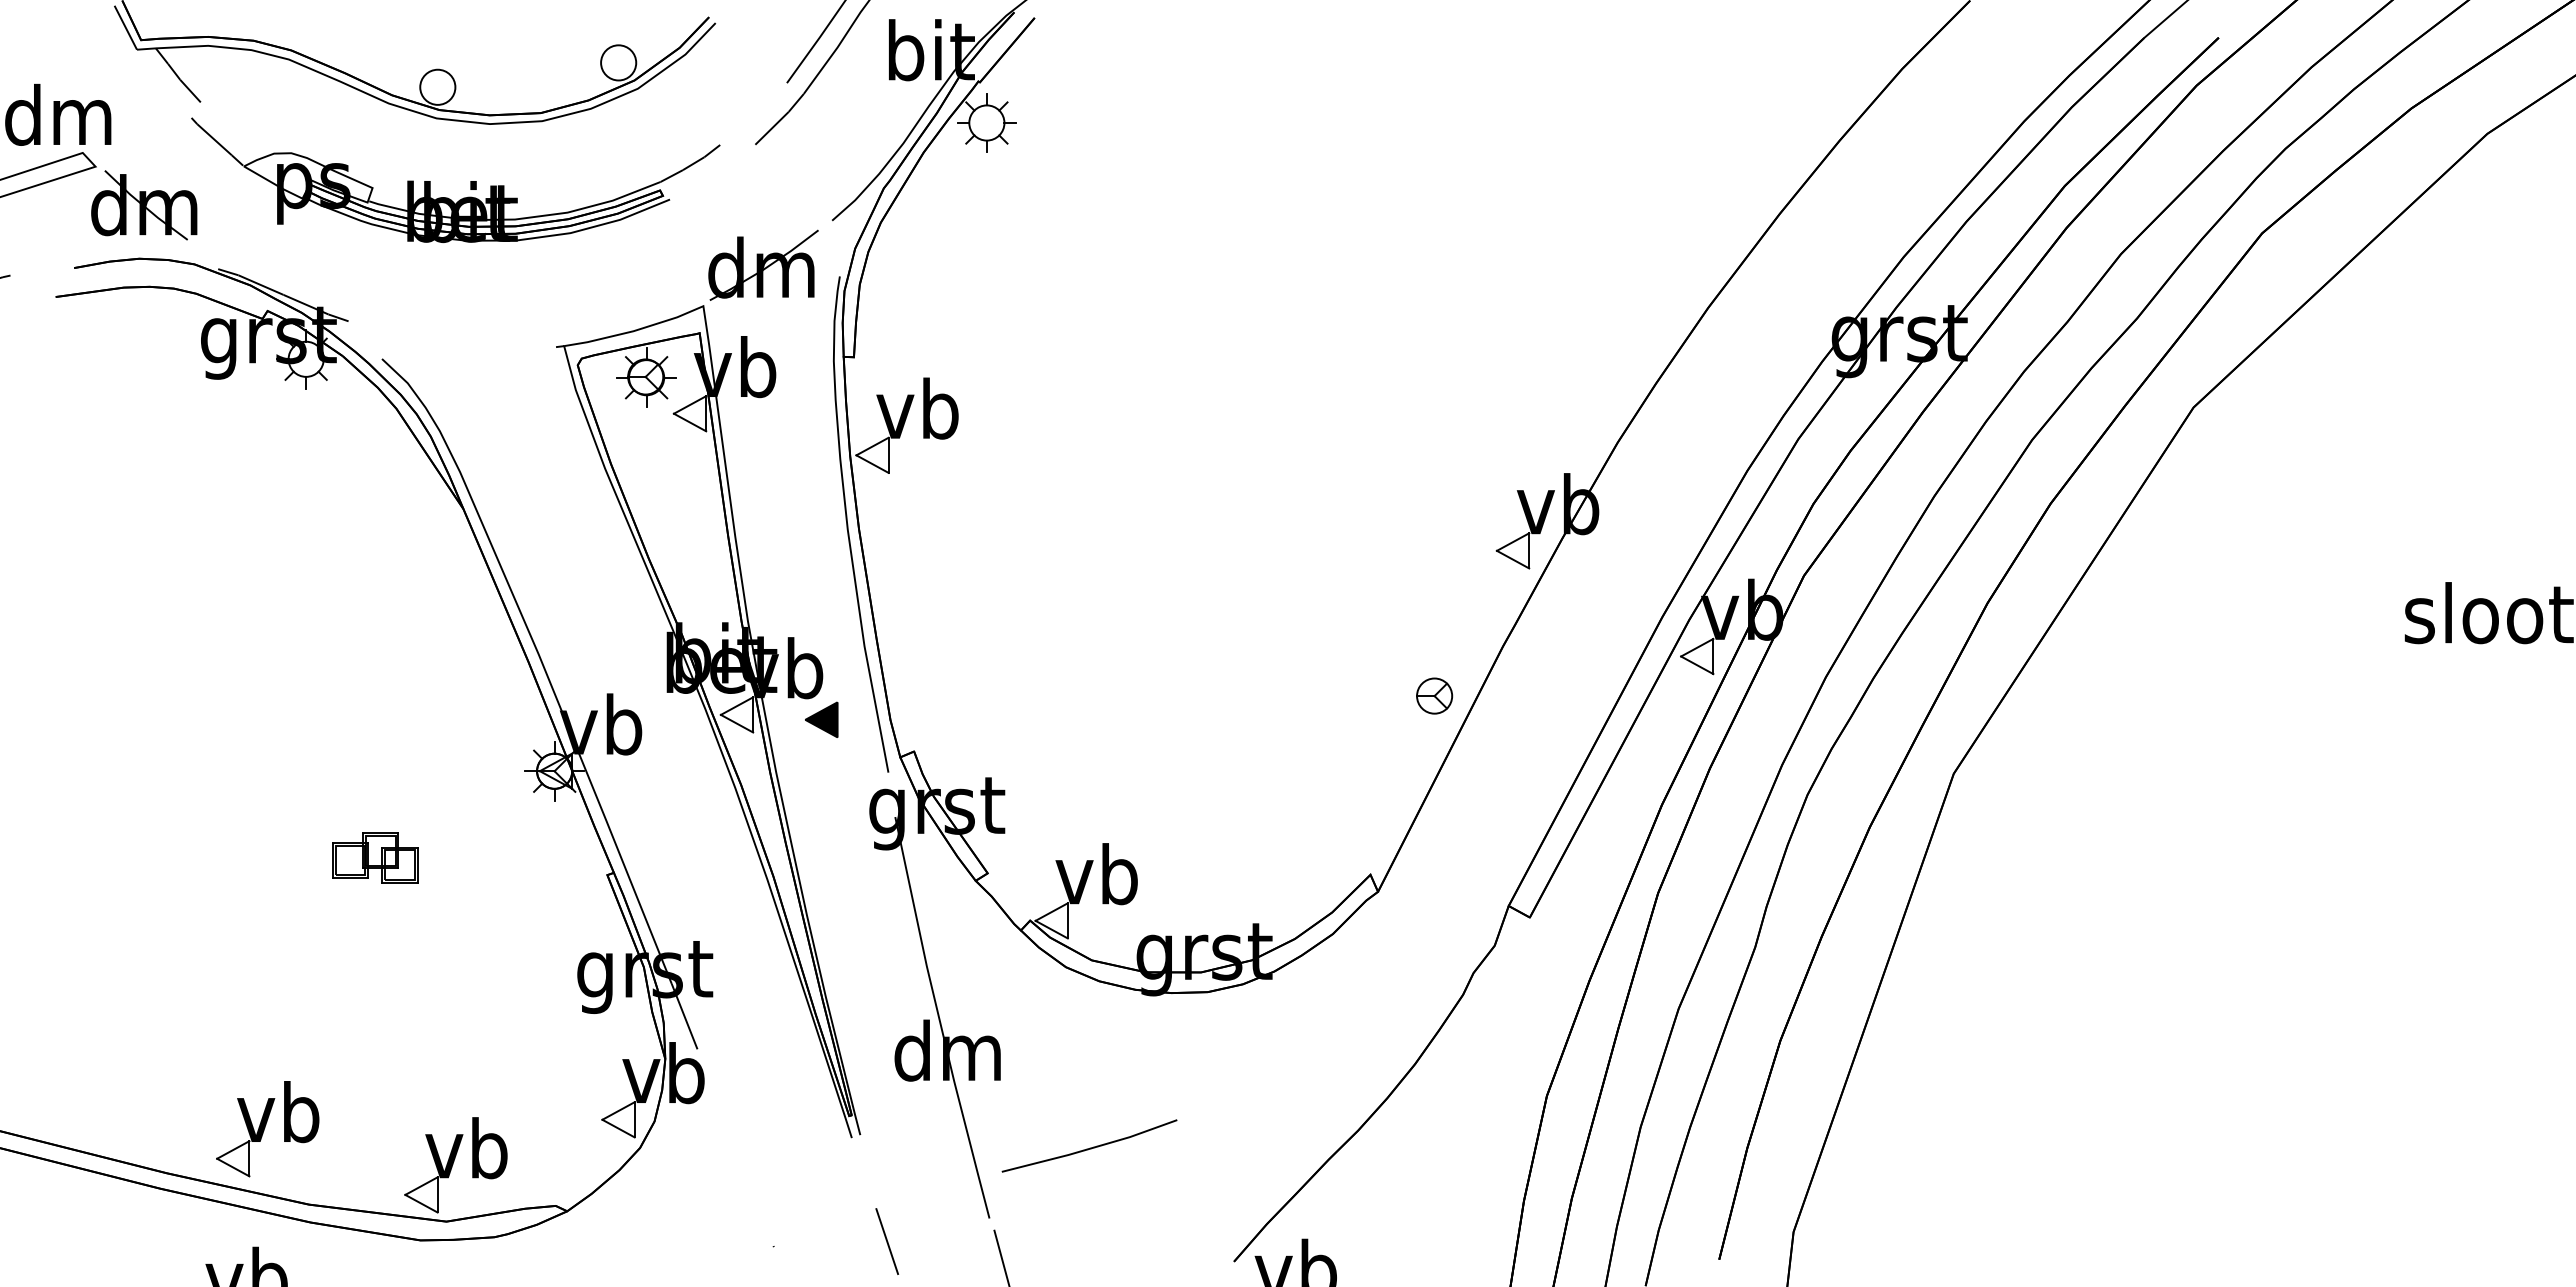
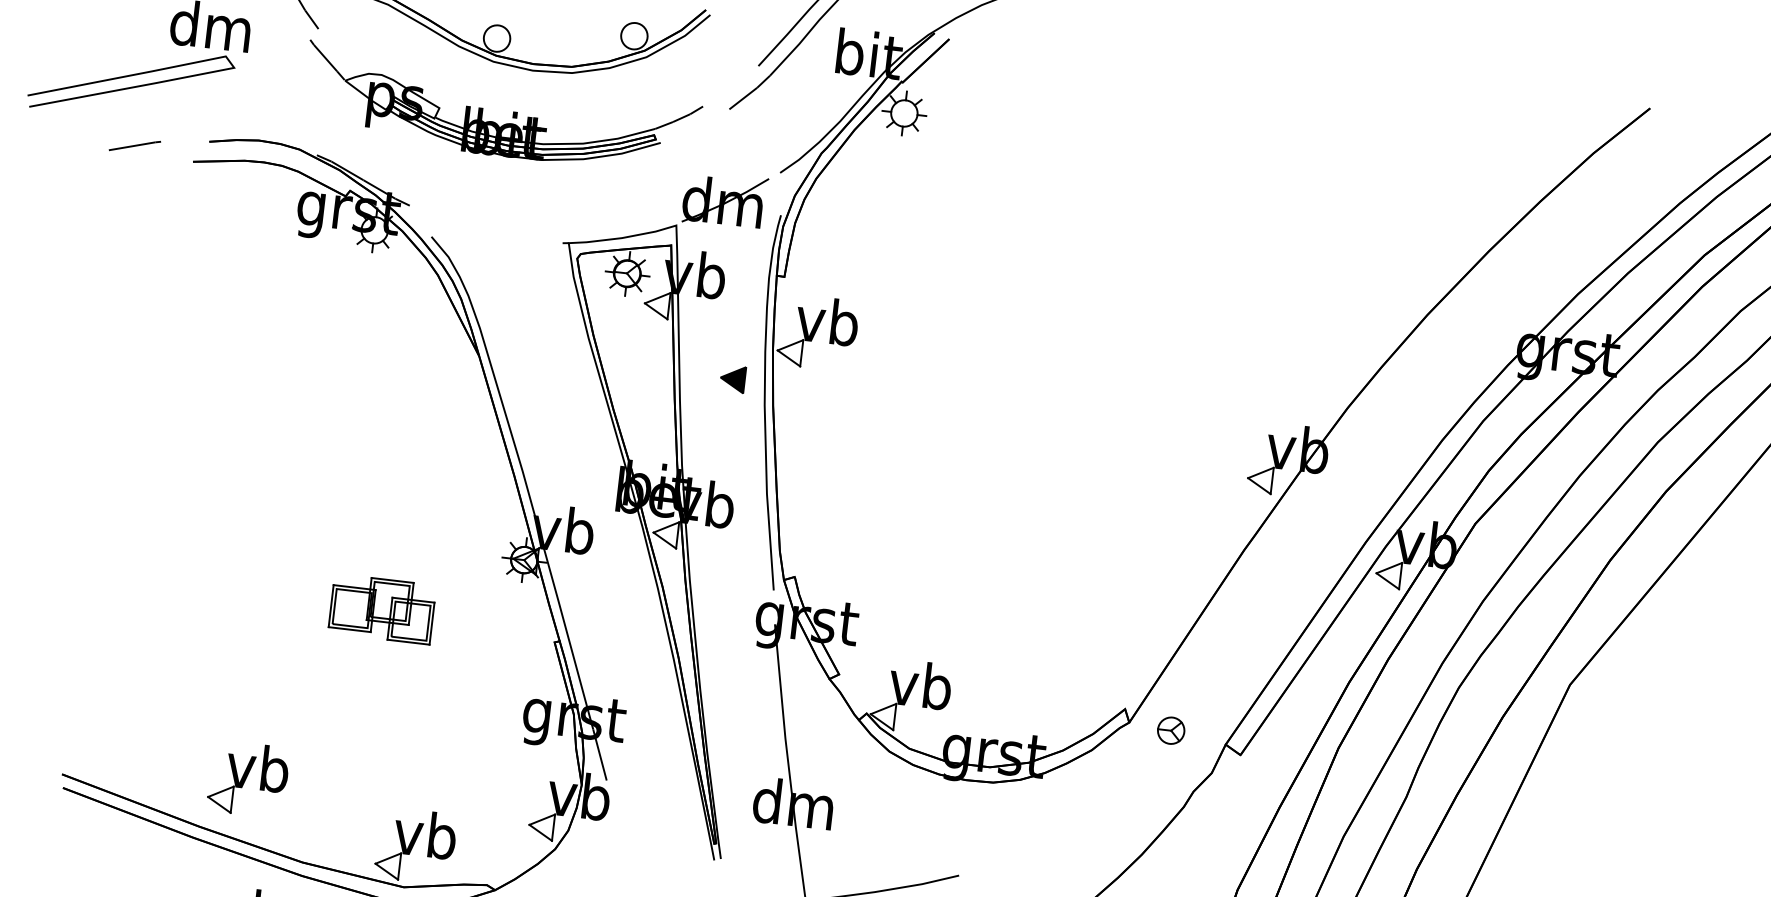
part: (144, 205) -> (267, 101), removed
part: (1434, 695) -> (1171, 730), moved
part: (821, 719) -> (732, 378), moved
part: (375, 857) -> (382, 608), size x1.6
part: (267, 1129) -> (248, 779), moved

